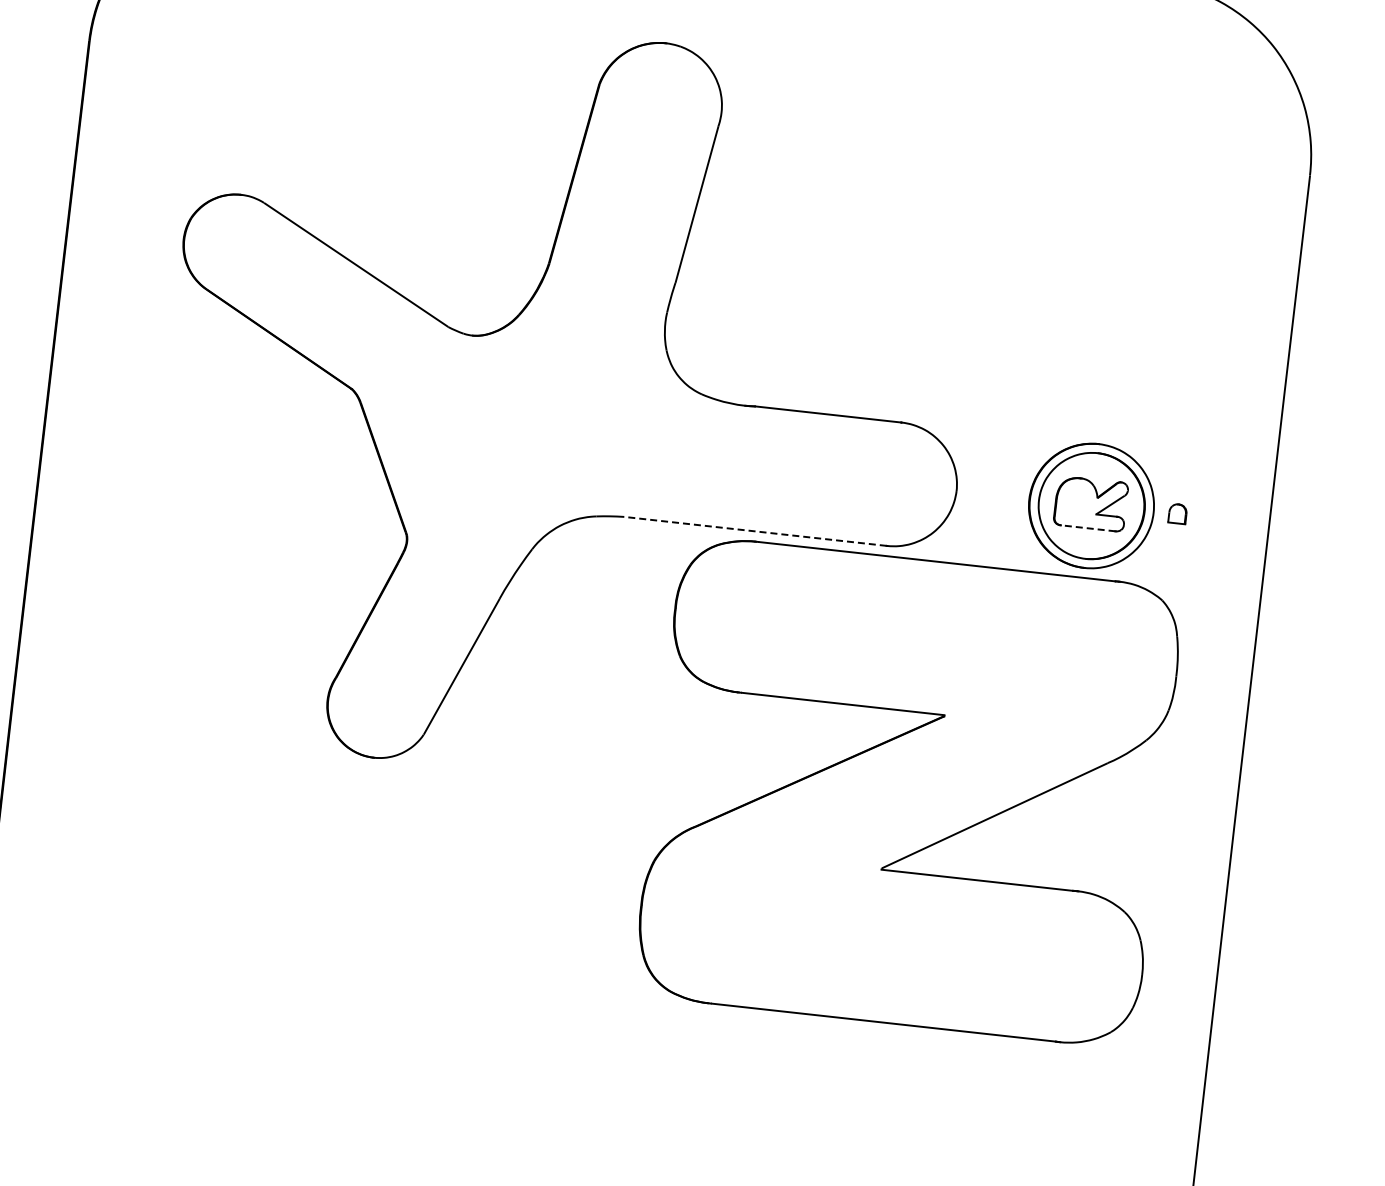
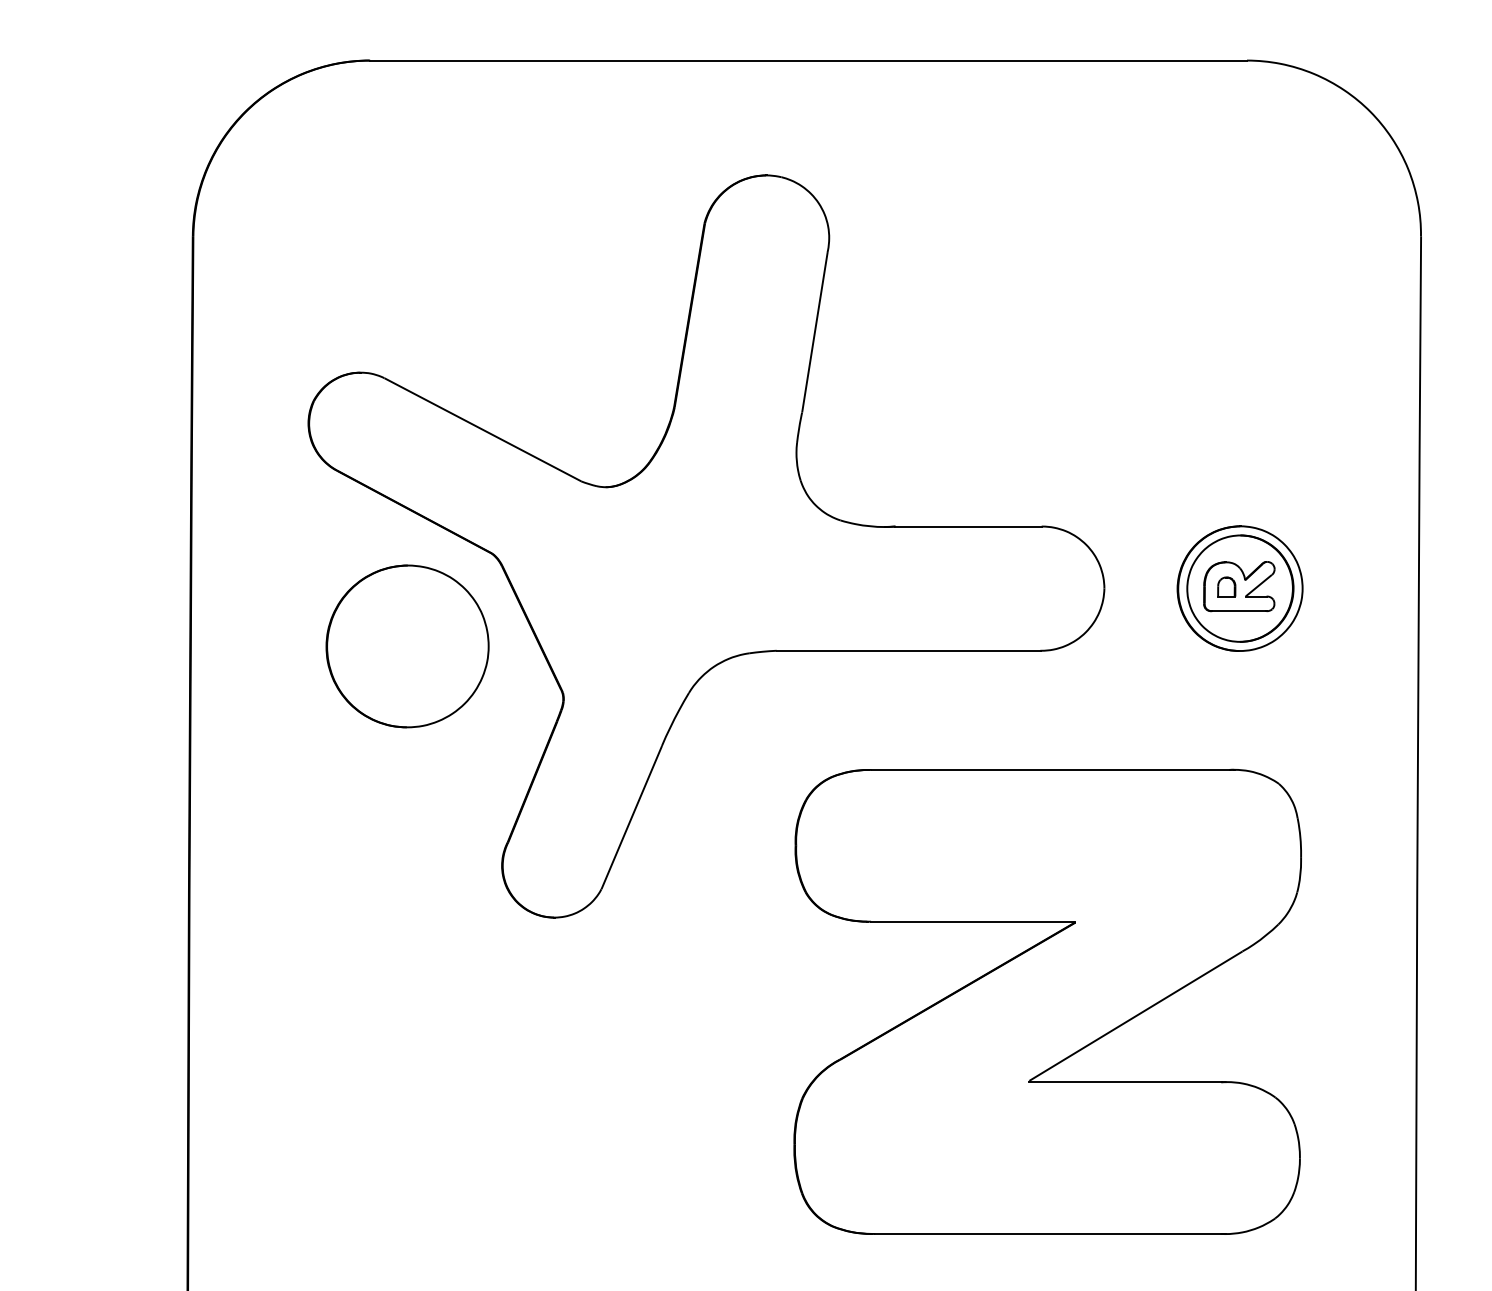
part: (257, 472) -> (407, 646), added
part: (1177, 513) -> (1226, 586), moved
line: (1088, 528) -> (1239, 611), dashed -> solid
line: (755, 531) -> (908, 650), dashed -> solid
part: (908, 791) -> (1047, 1001), moved

